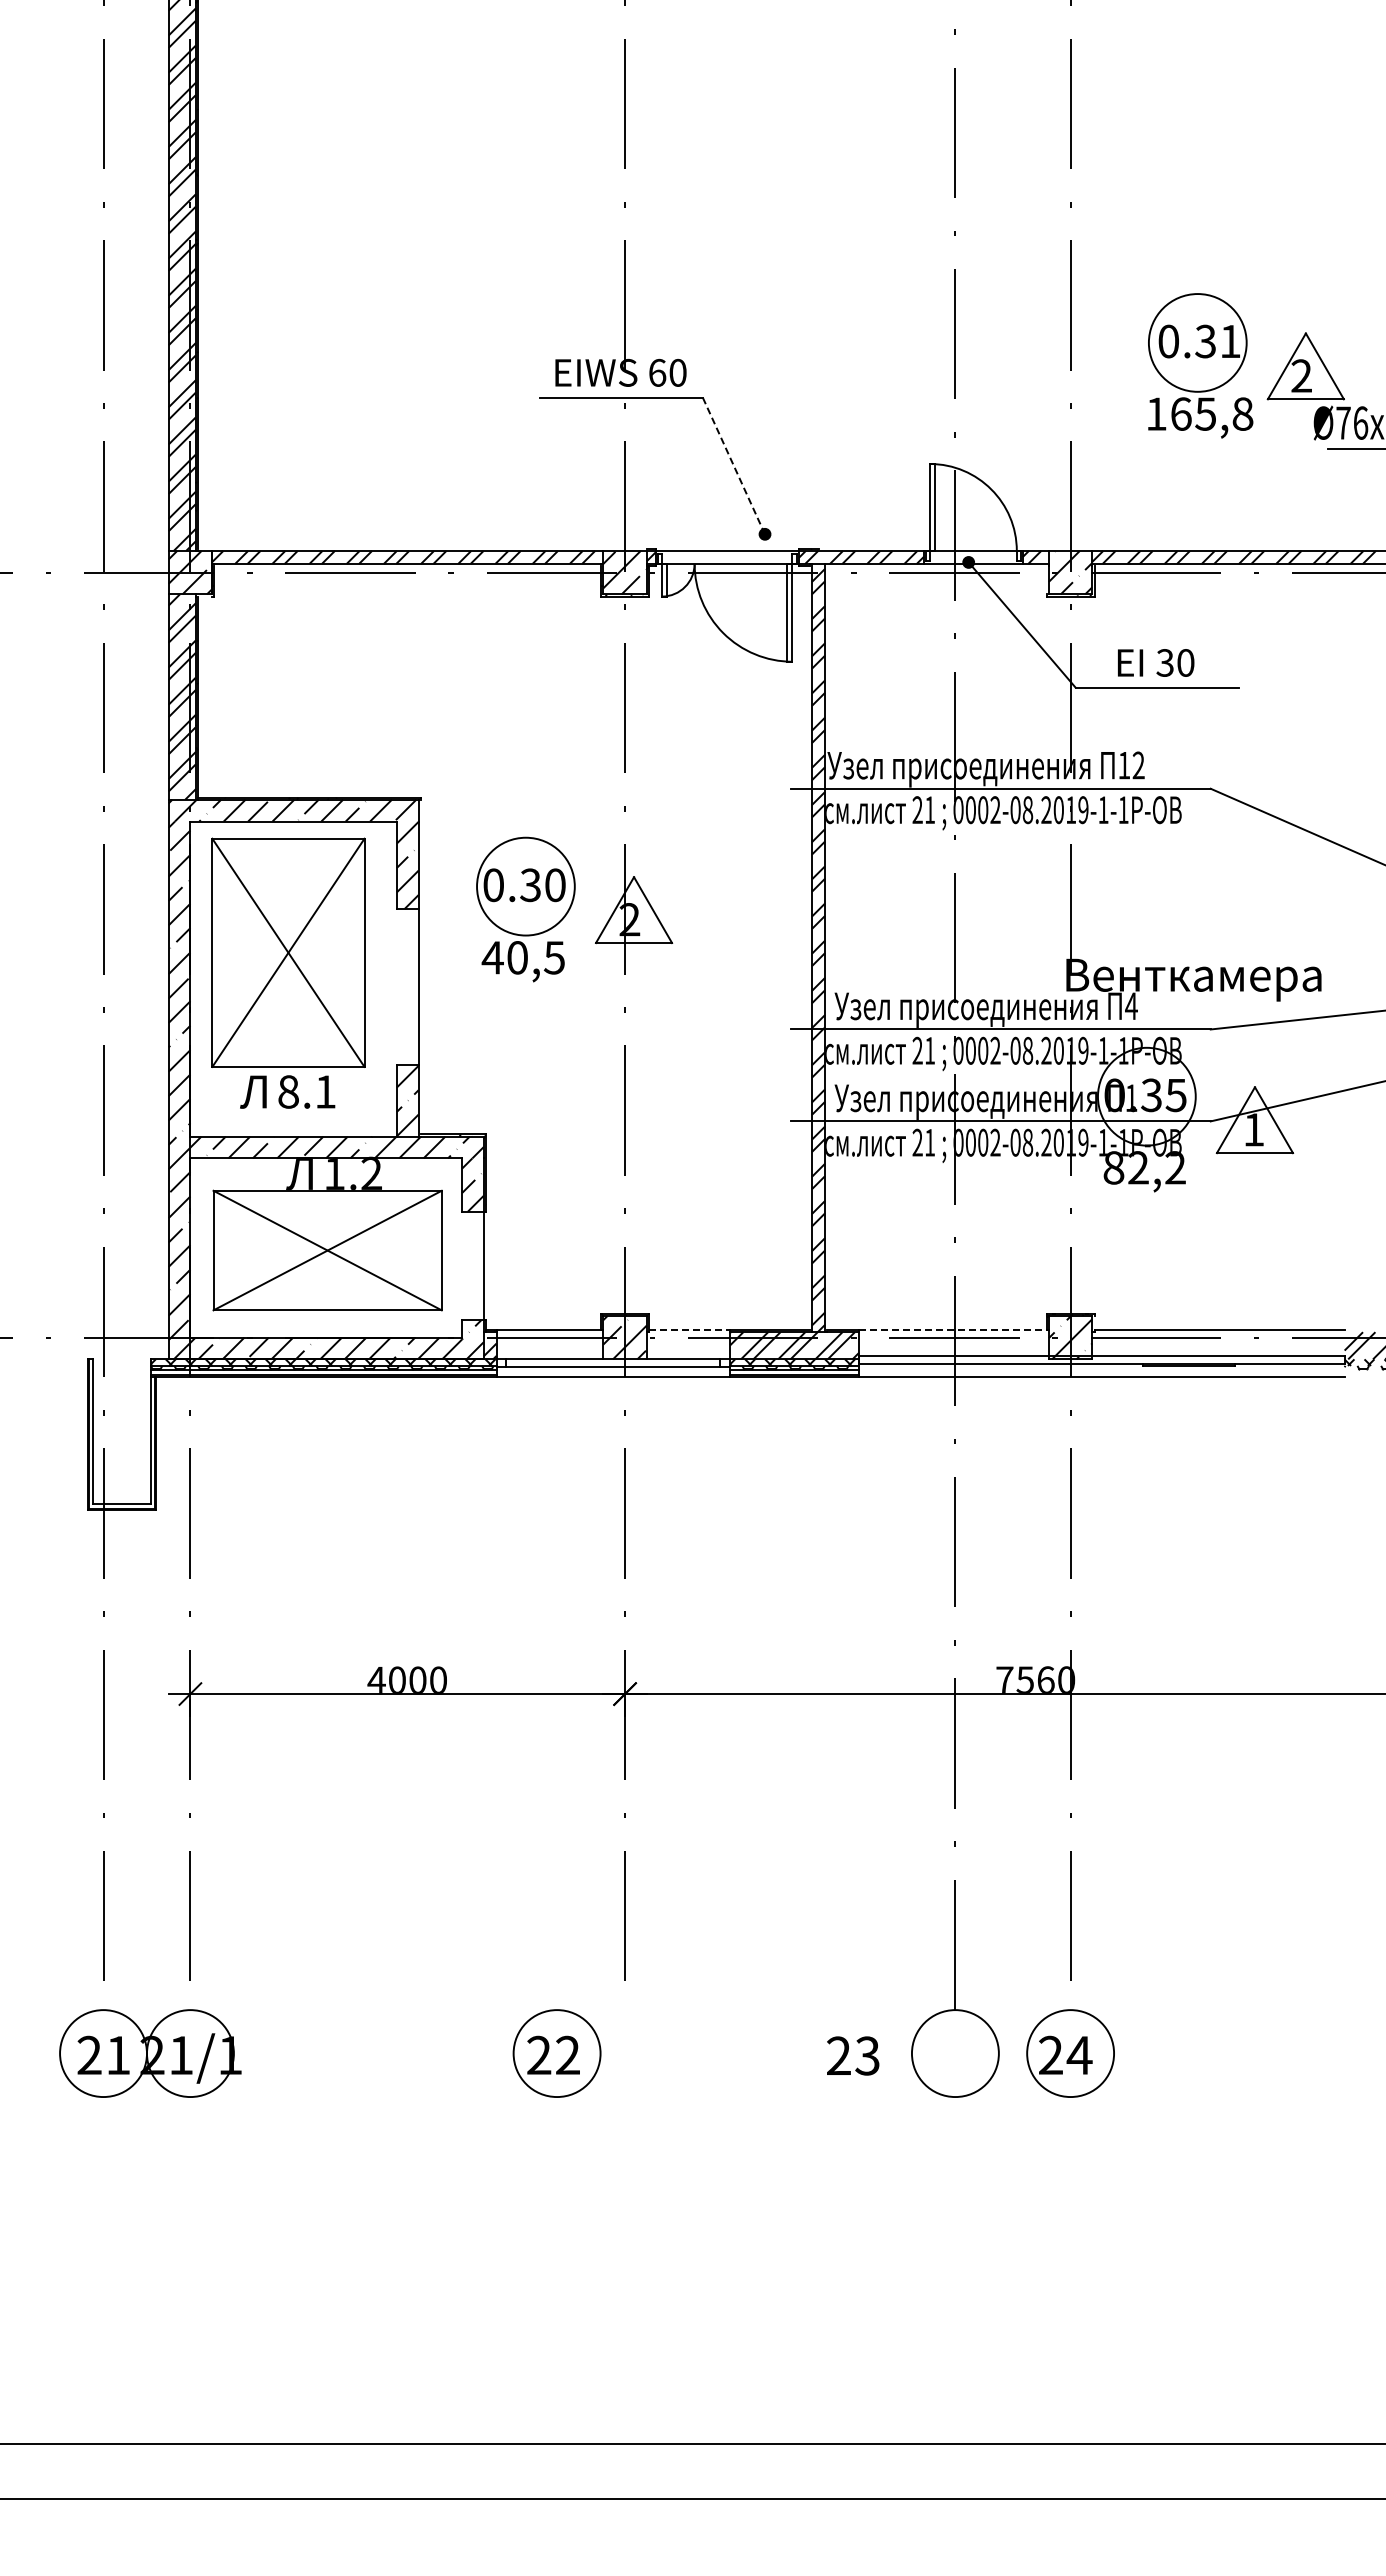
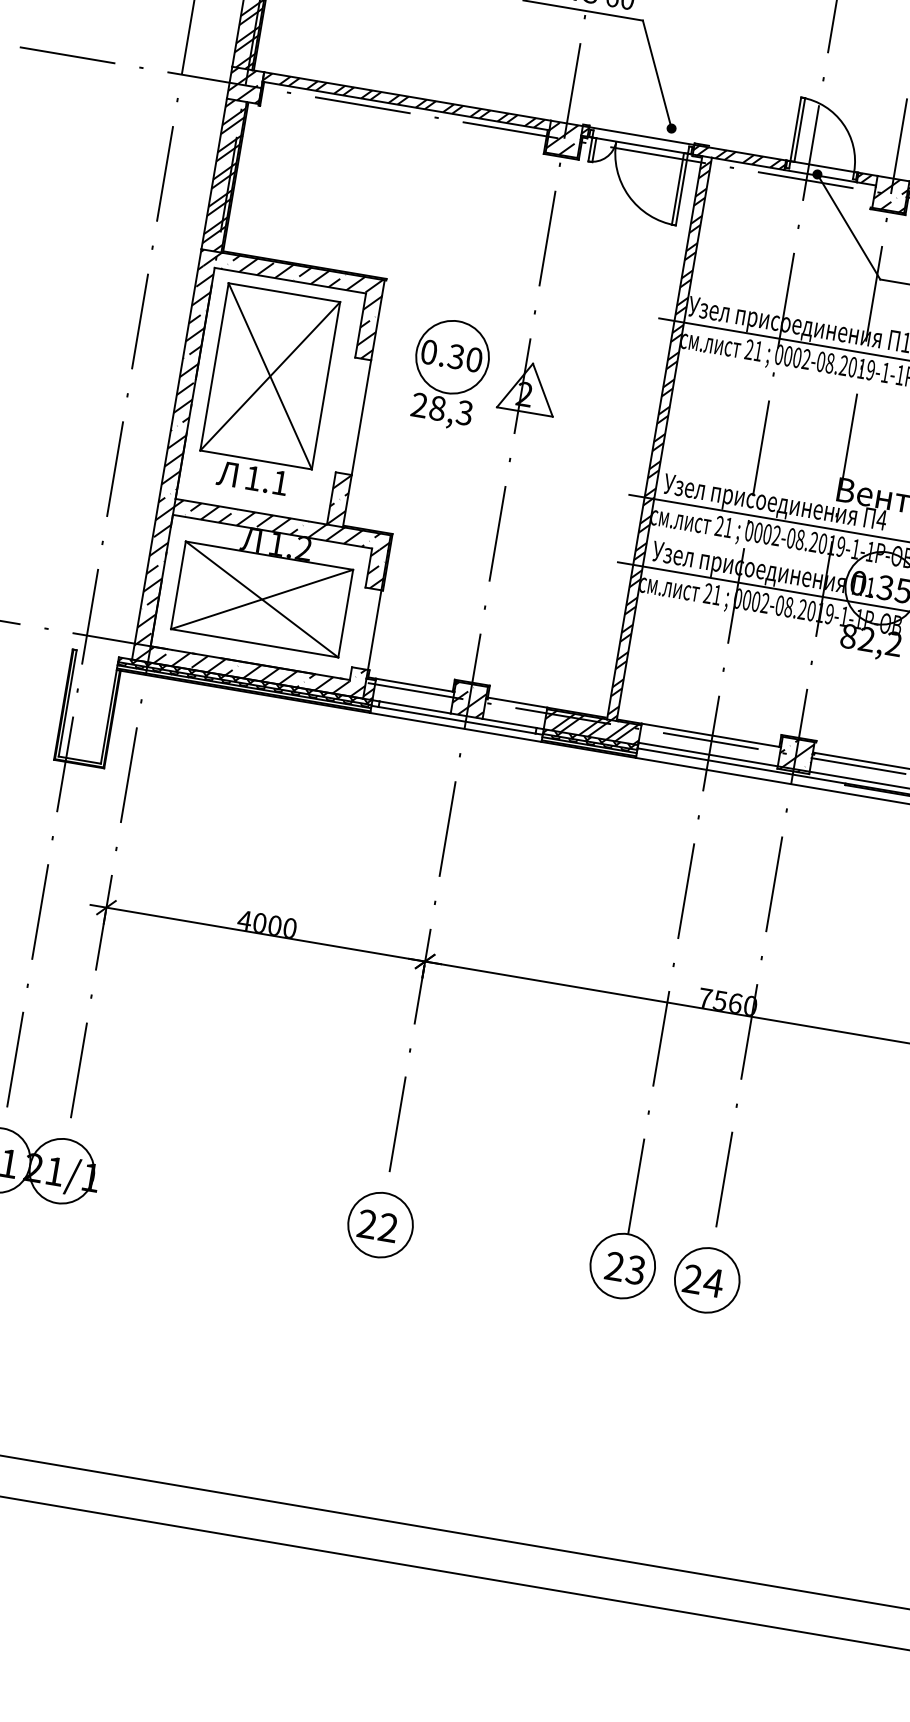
line: (733, 465) -> (657, 74), dashed -> solid
text: (522, 957) -> (441, 408), 40,5 -> 28,3
text: (288, 1091) -> (253, 478), 8.1 -> 1.1
line: (689, 1330) -> (517, 702), dashed -> solid
line: (952, 1330) -> (710, 735), dashed -> solid
part: (556, 2053) -> (380, 1225), moved
text: (853, 2055) -> (625, 1268), moved

